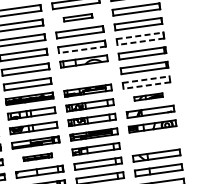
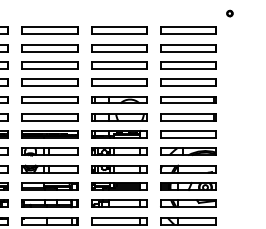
part: (78, 17) -> (119, 48), size x1.67
line: (140, 36) -> (188, 79), dashed -> solid
line: (141, 41) -> (188, 86), dashed -> solid
line: (82, 50) -> (119, 86), dashed -> solid
part: (86, 76) -> (119, 117), added
line: (146, 79) -> (188, 131), dashed -> solid
line: (147, 85) -> (188, 138), dashed -> solid
part: (148, 96) -> (188, 151), size x1.67
part: (154, 140) -> (188, 203), added
part: (37, 157) -> (49, 203), size x1.67

